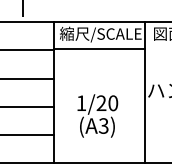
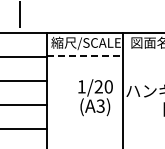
line: (100, 48) -> (85, 55), solid -> dashed
text: (97, 115) -> (95, 97), moved

